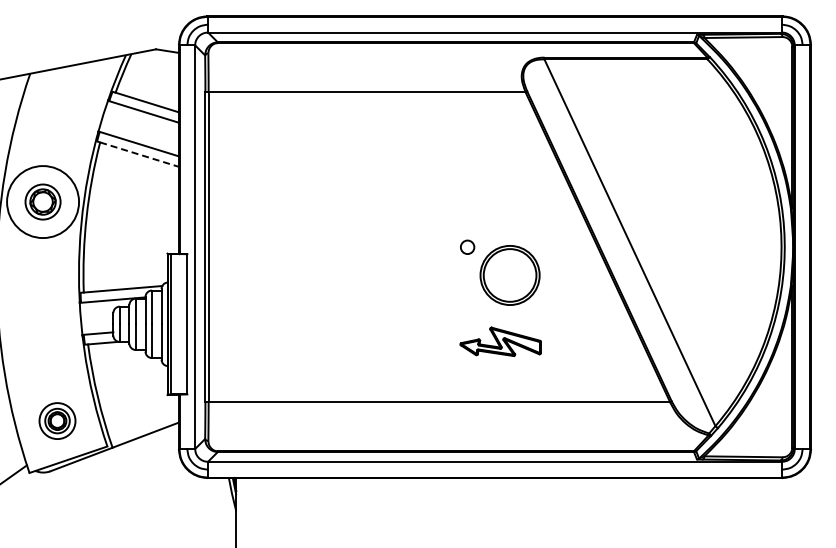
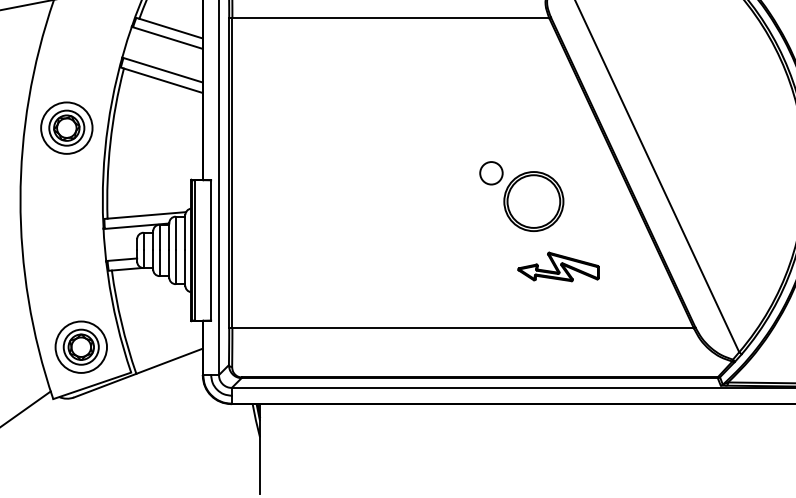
line: (140, 154) -> (164, 80), dashed -> solid
circle: (42, 201) -> (66, 127), size x0.71
circle: (467, 247) -> (491, 173), size x1.67
part: (500, 341) -> (558, 266), moved
part: (57, 420) -> (81, 346), size x1.43

